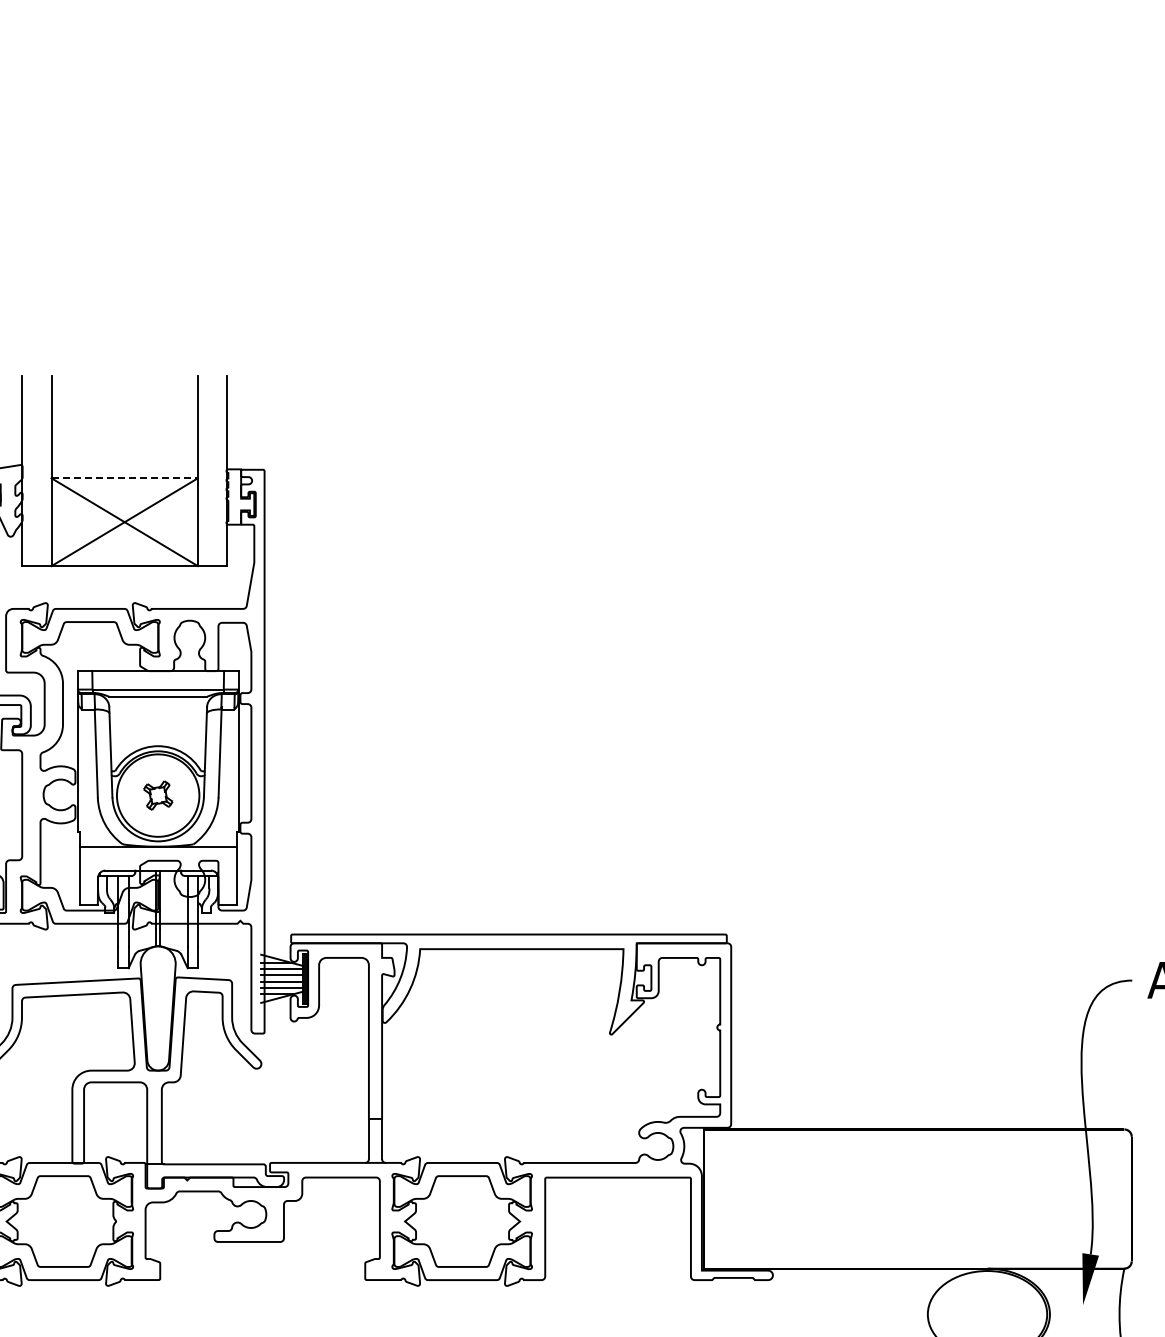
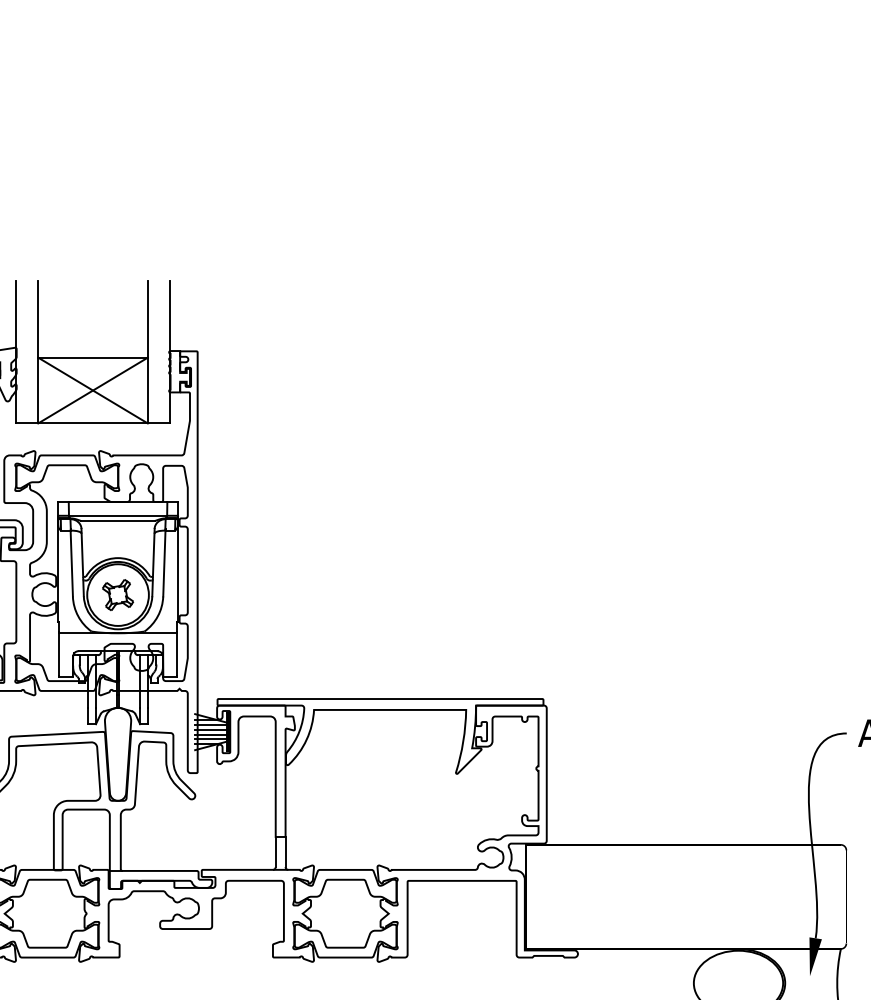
line: (125, 478) -> (93, 357), dashed -> solid
part: (158, 795) -> (118, 595), size x1.43

